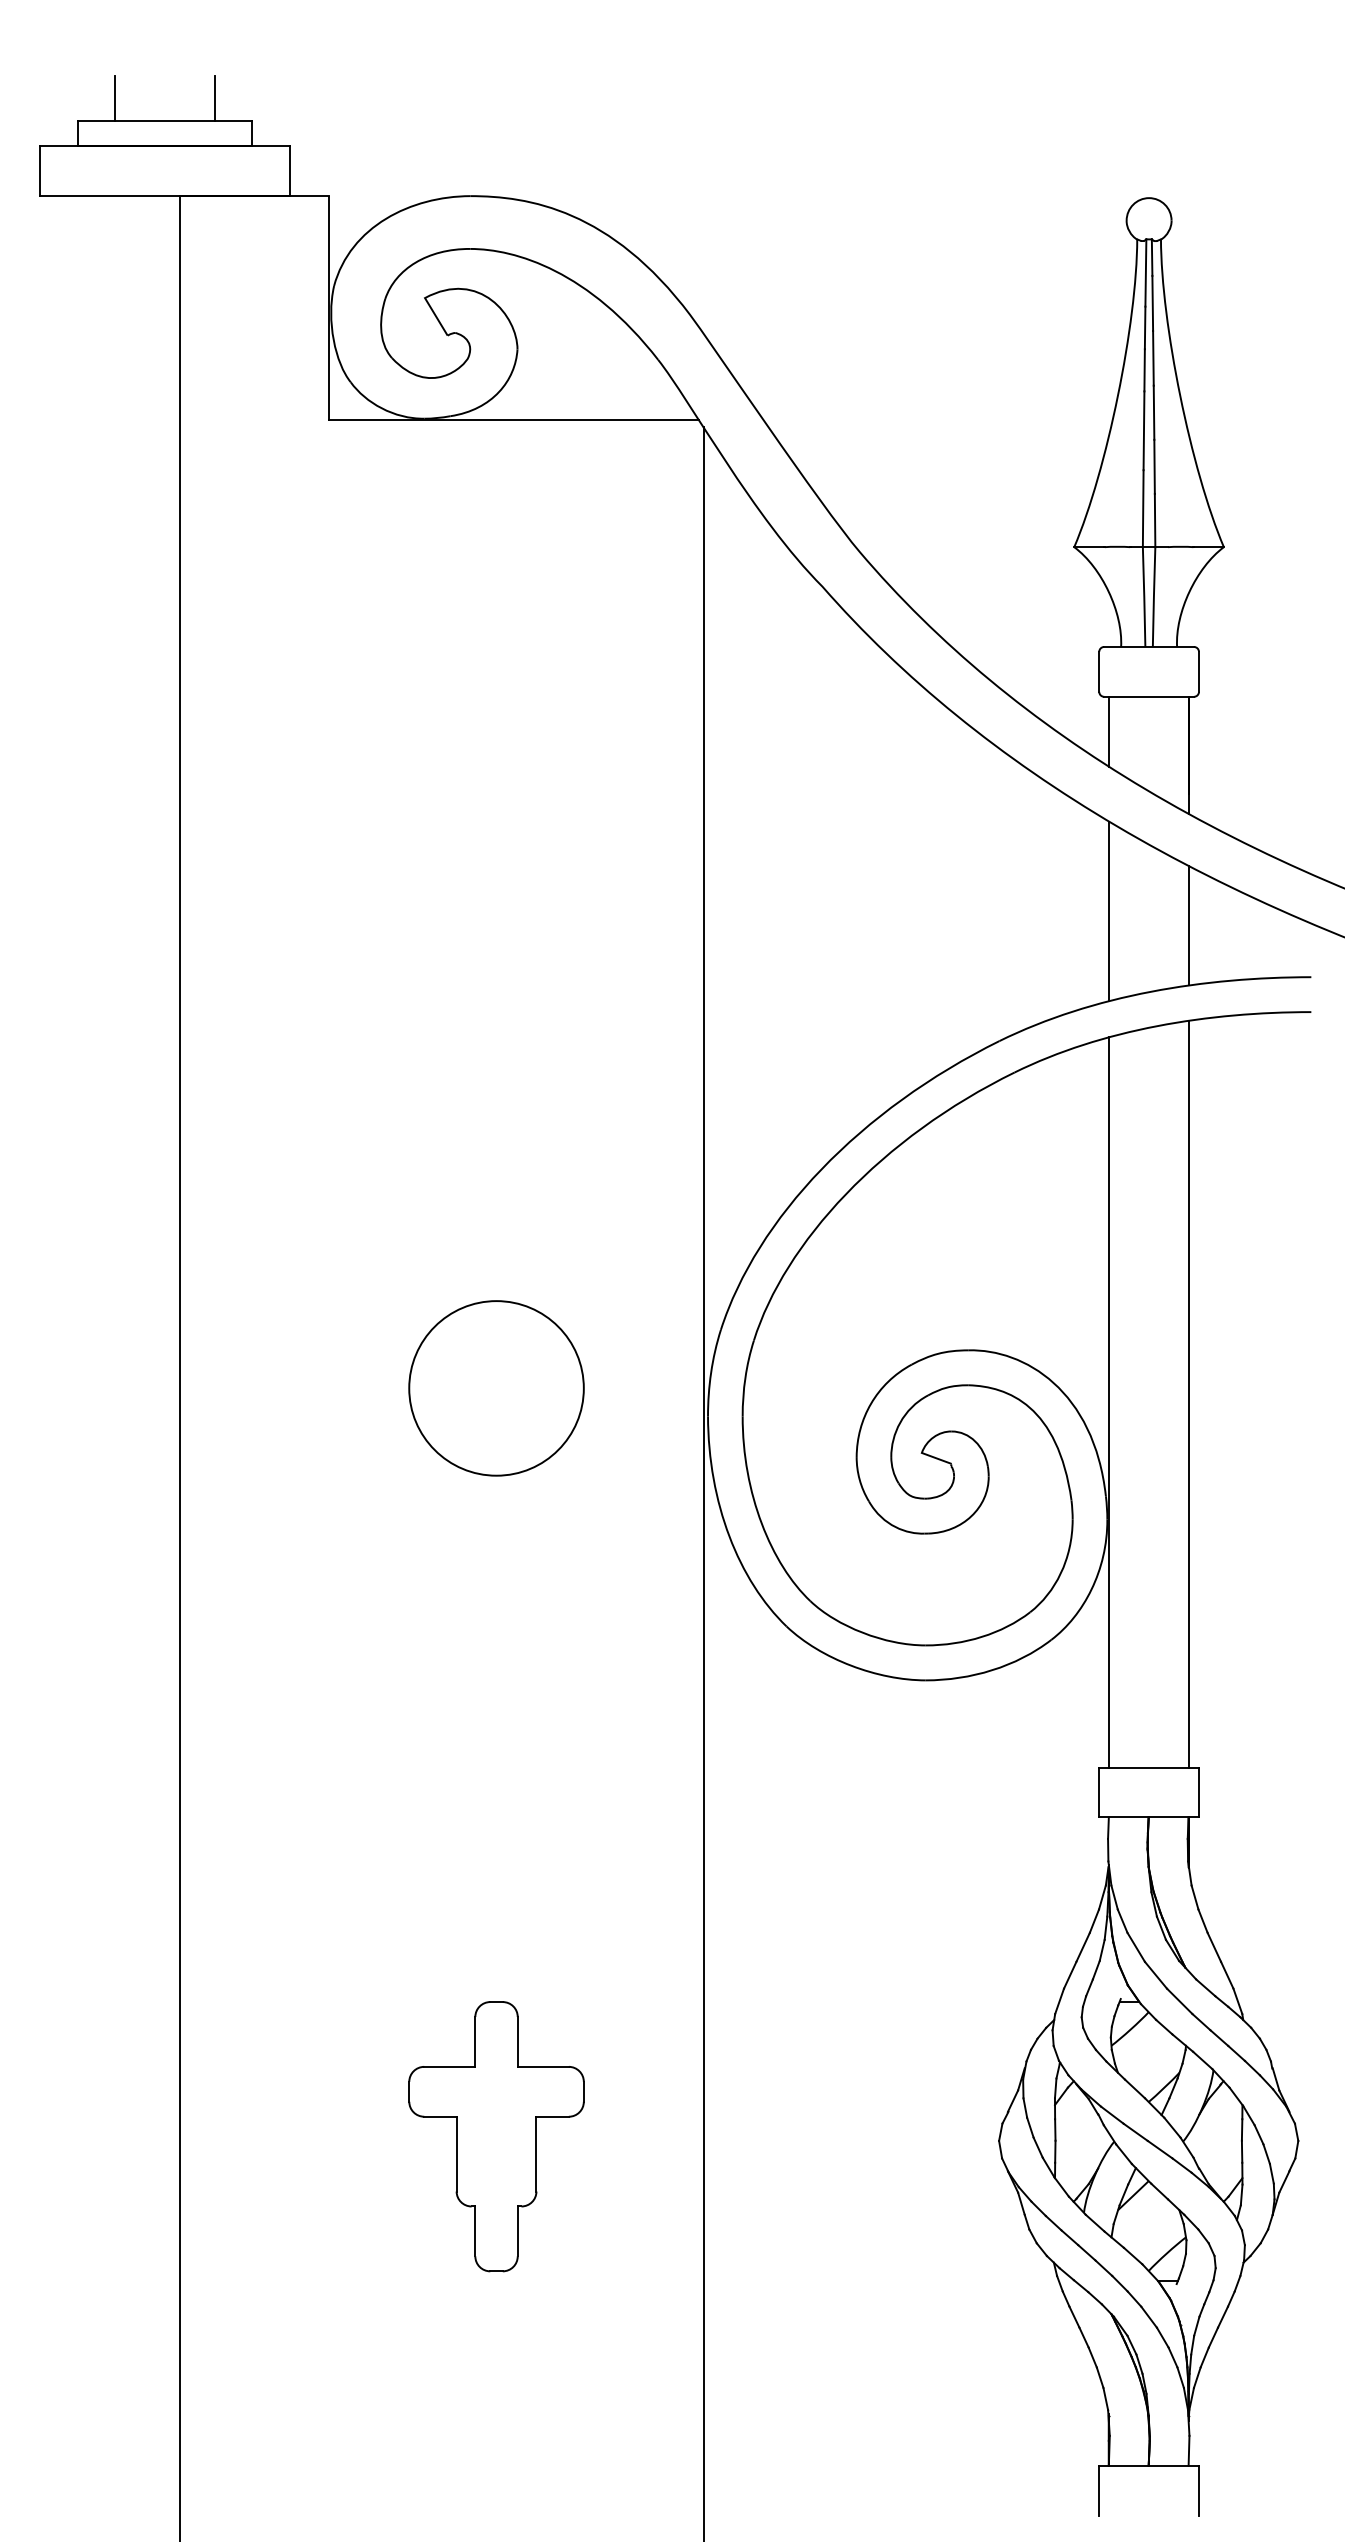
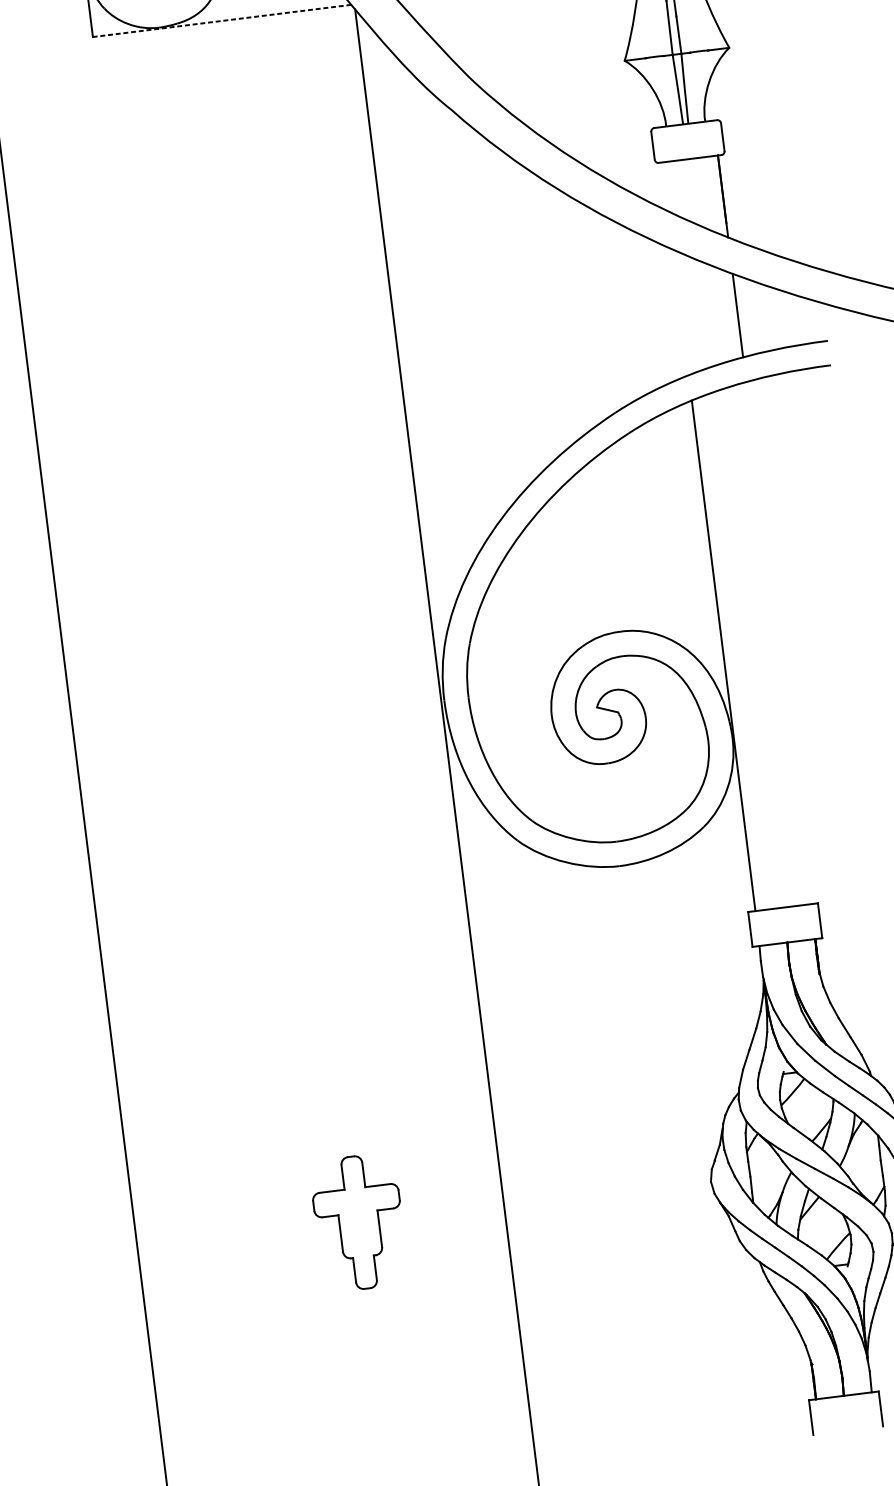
line: (514, 420) -> (222, 21), solid -> dashed
line: (1109, 731) -> (665, 186), removed
line: (1109, 911) -> (681, 312), removed
circle: (496, 1388) -> (294, 699), removed
line: (1189, 1393) -> (779, 642), removed
part: (496, 2136) -> (359, 1222), size x0.7

